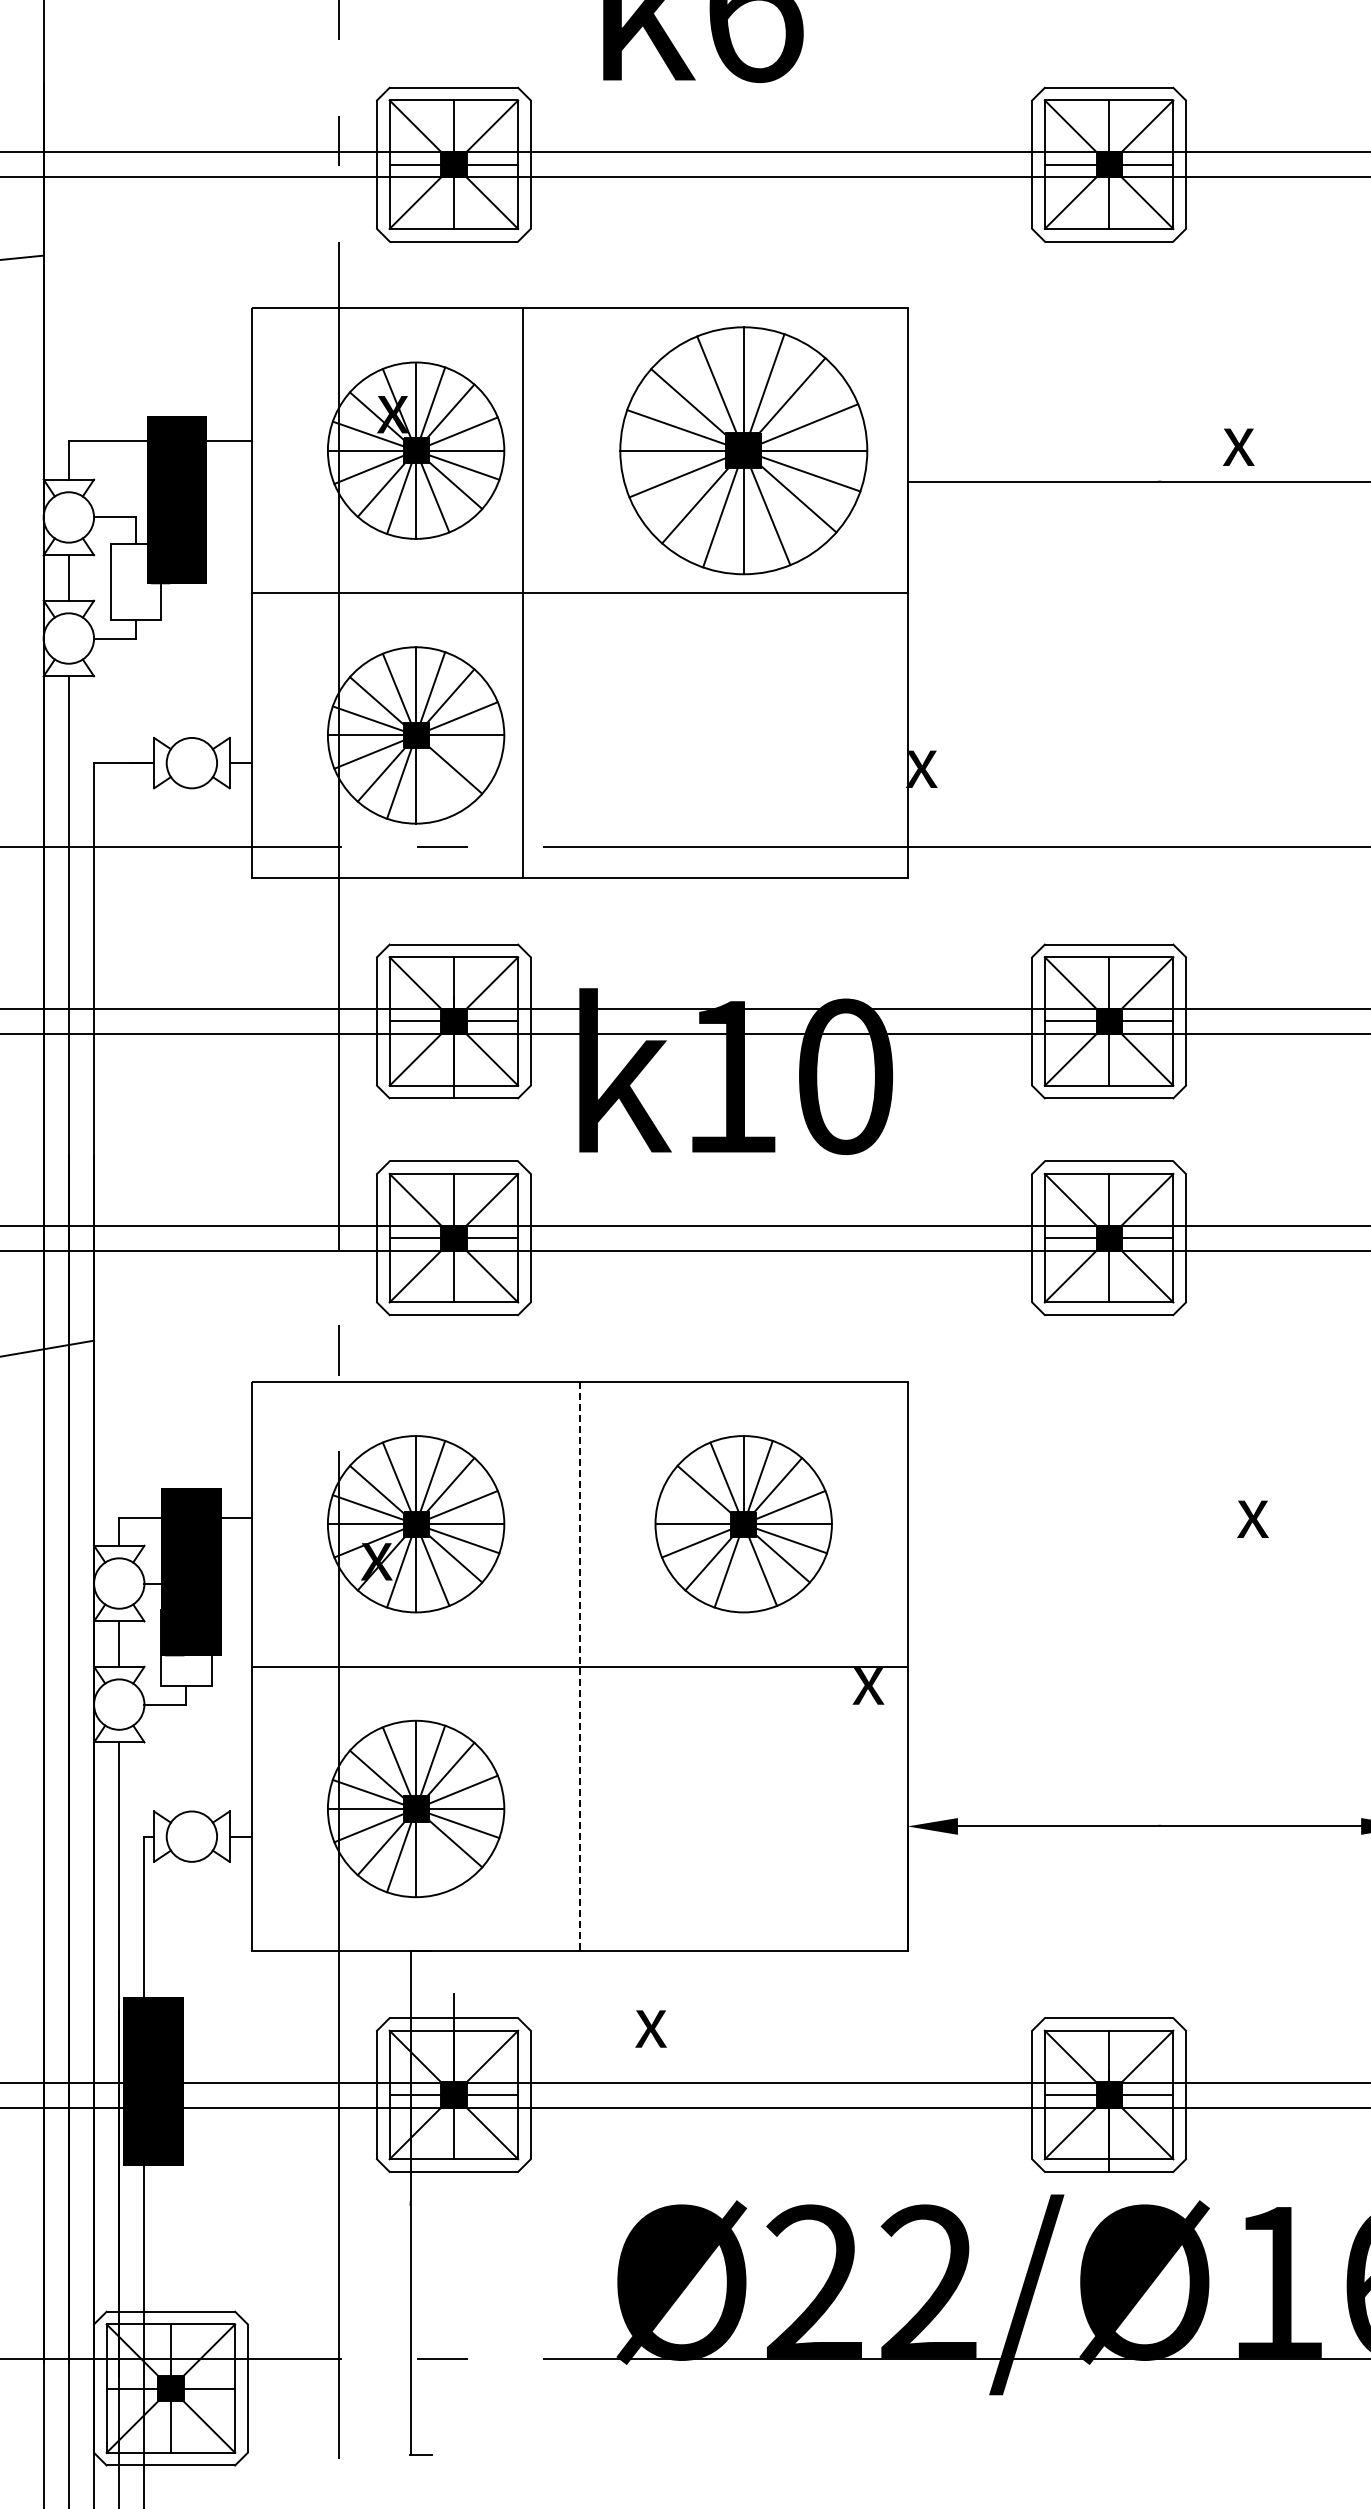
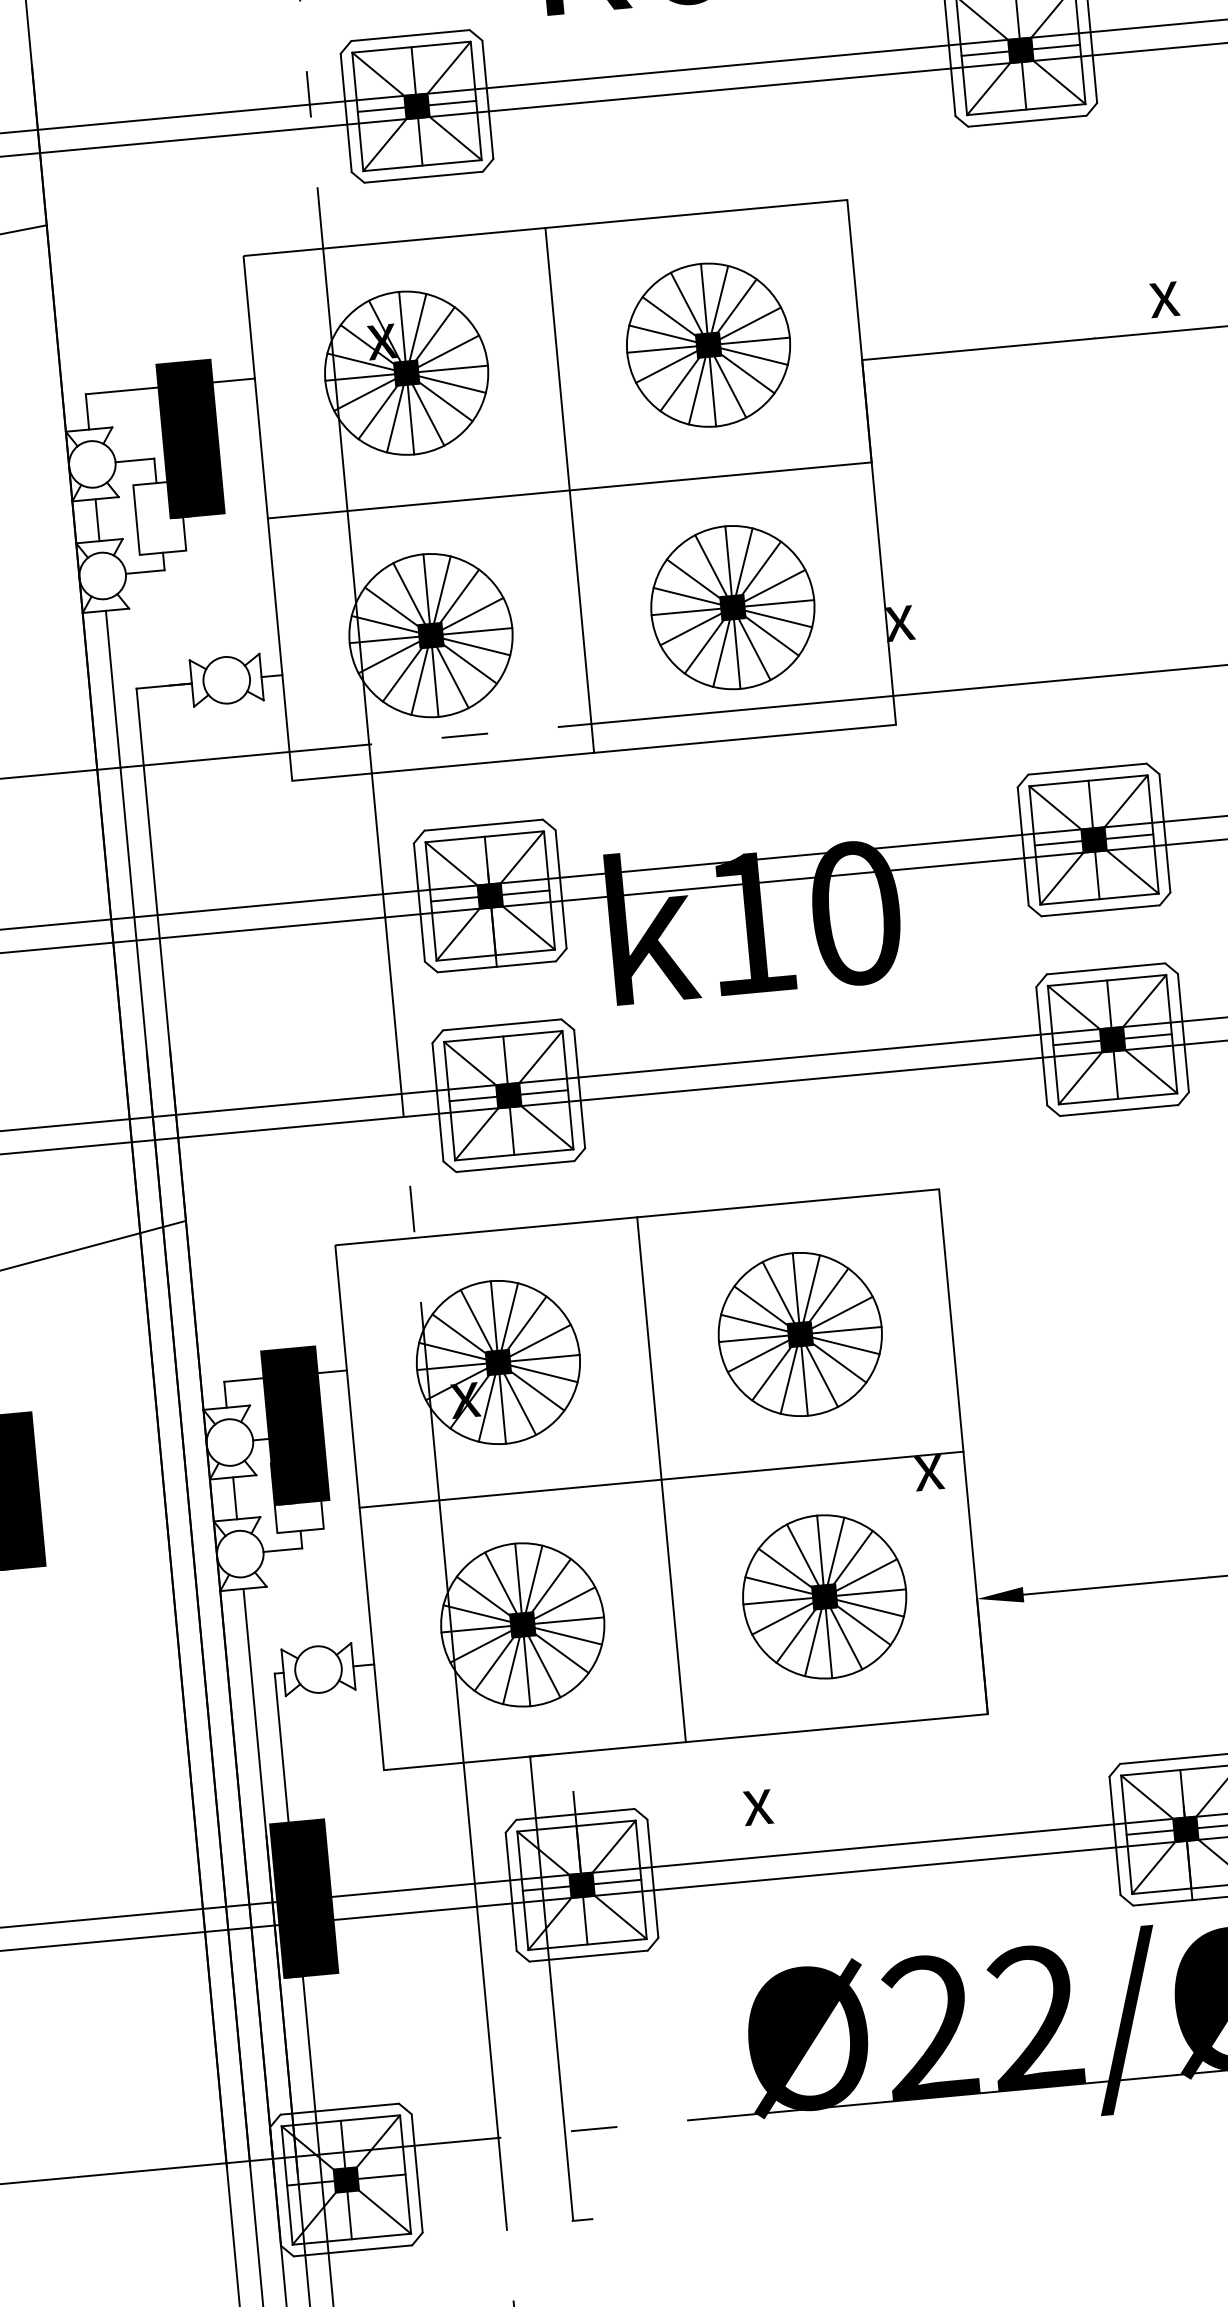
part: (743, 450) -> (708, 345), size x0.71
line: (522, 592) -> (569, 489), moved
part: (743, 735) -> (732, 607), added
line: (463, 751) -> (476, 646), added
line: (435, 782) -> (452, 677), added
line: (695, 1507) -> (754, 1323), added
line: (743, 1574) -> (804, 1380), added
line: (579, 1666) -> (661, 1479), dashed -> solid
part: (743, 1808) -> (824, 1596), added
line: (435, 1855) -> (544, 1666), added

